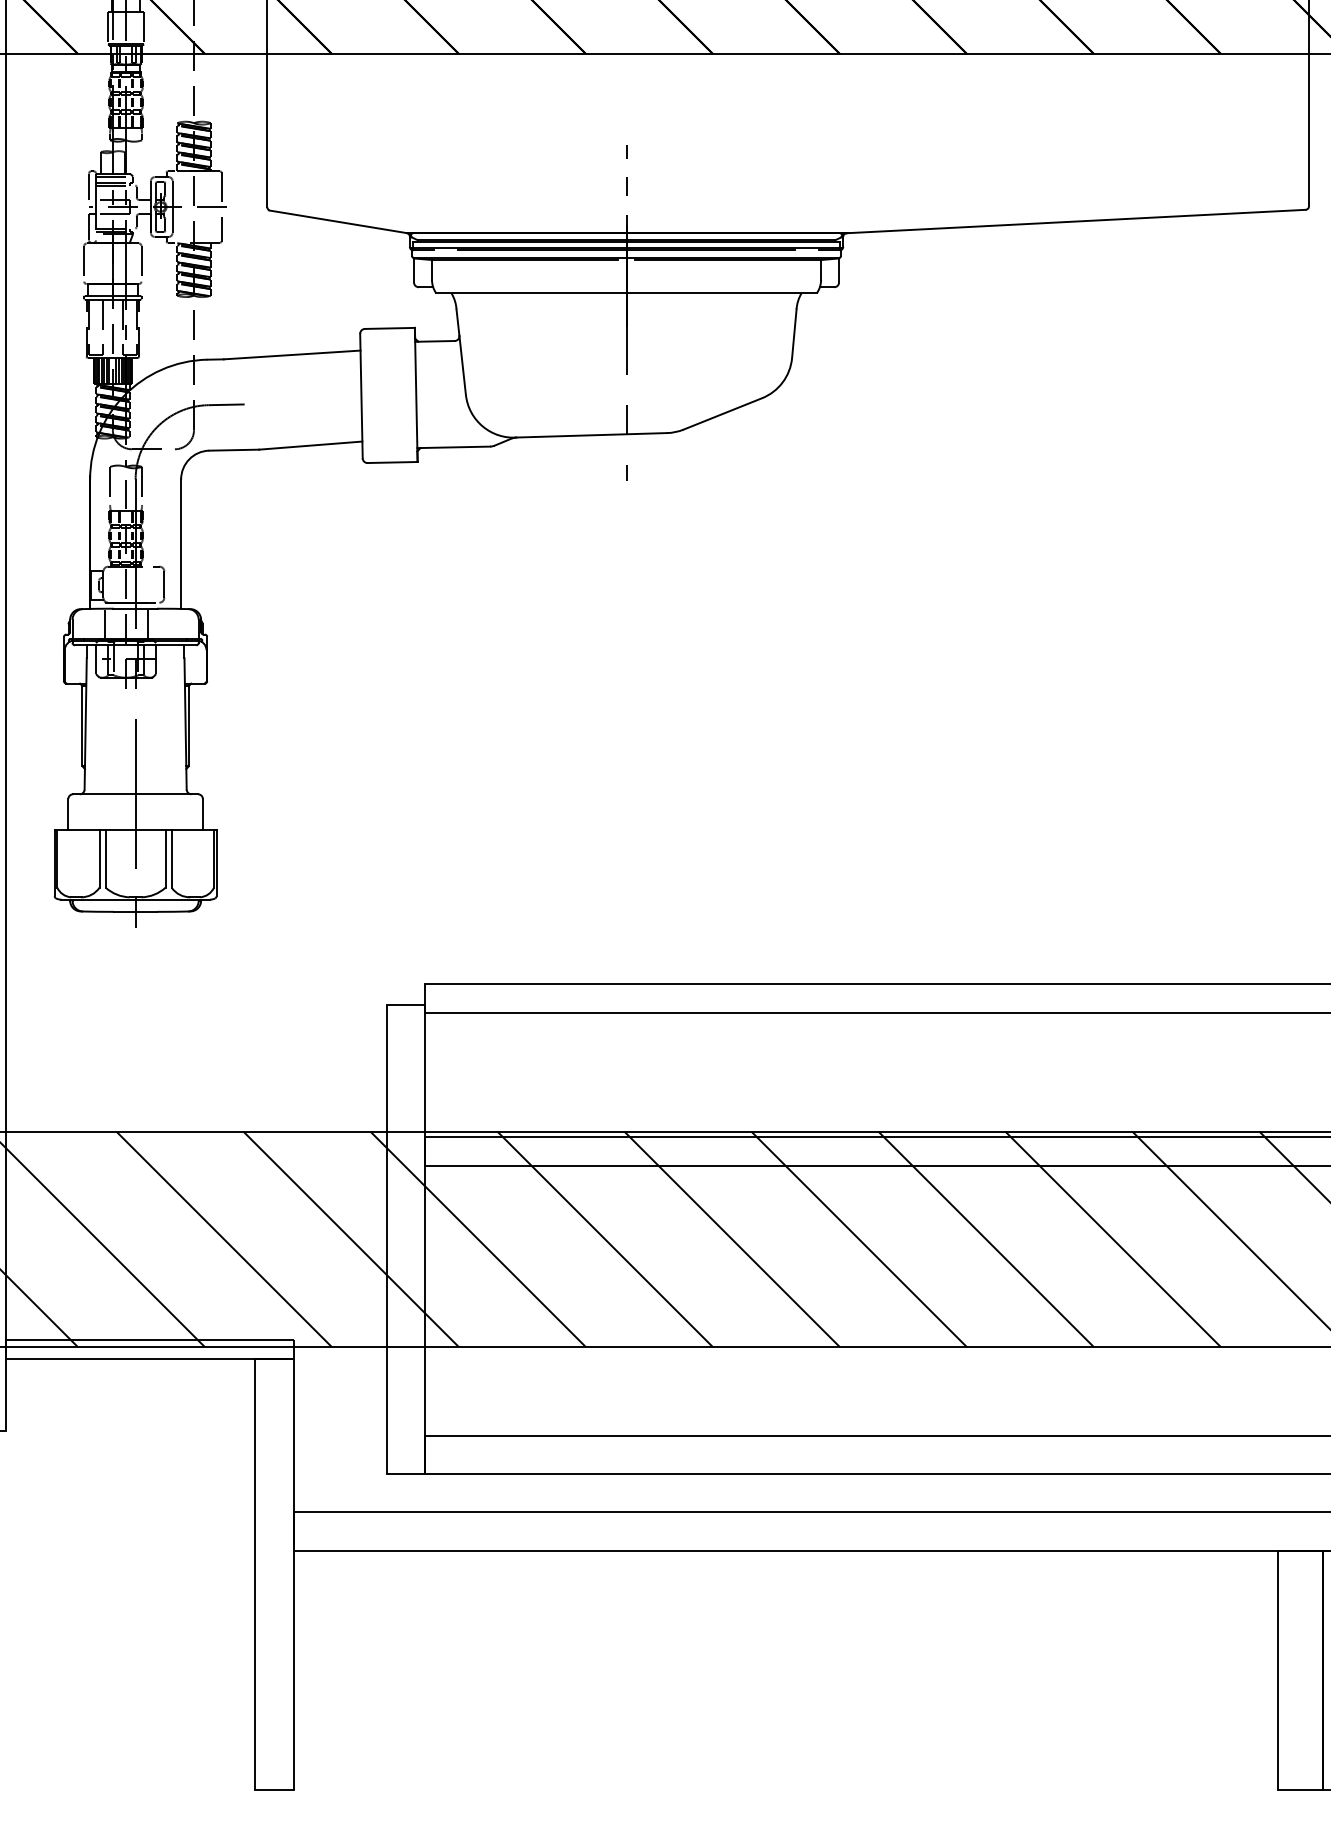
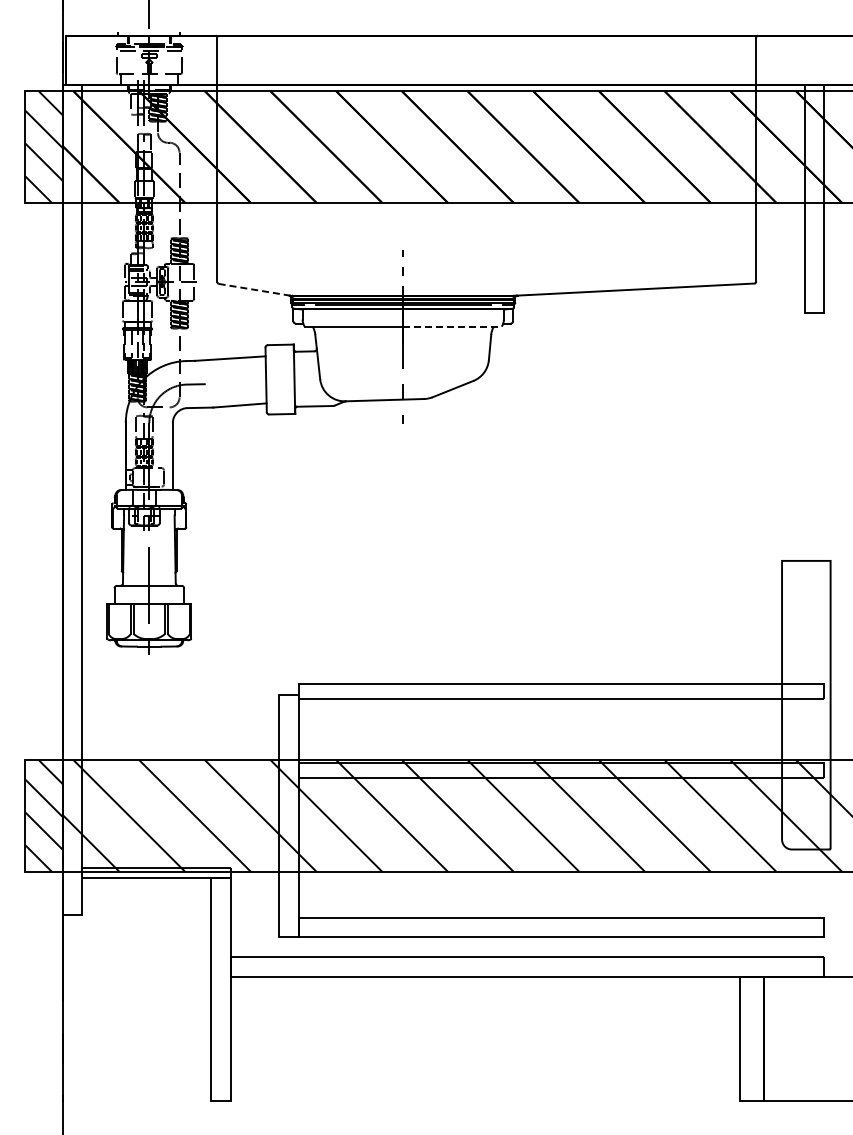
line: (338, 221) -> (254, 289), solid -> dashed
line: (723, 292) -> (453, 326), solid -> dashed

